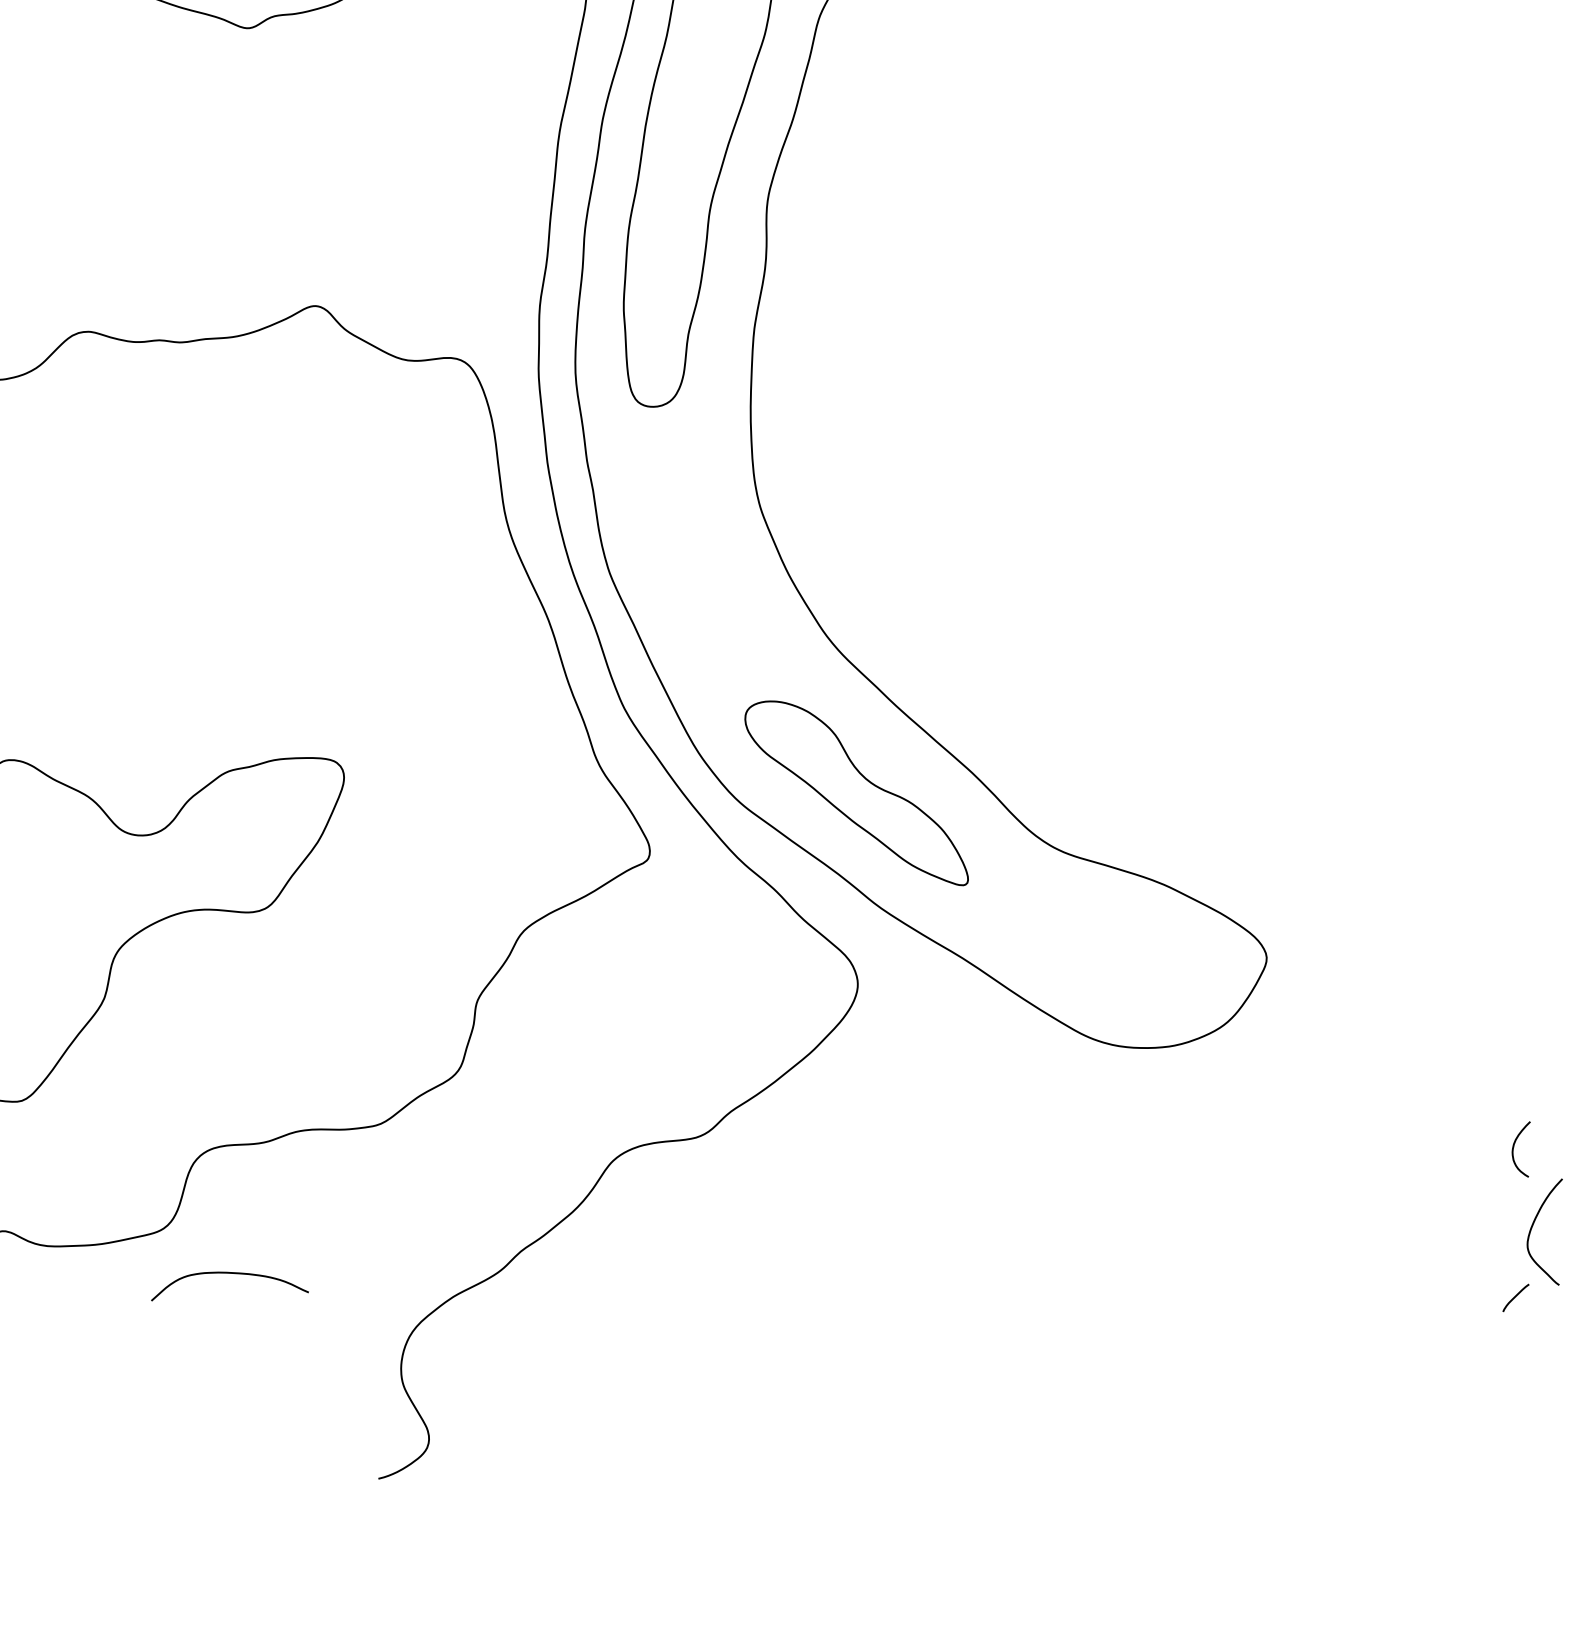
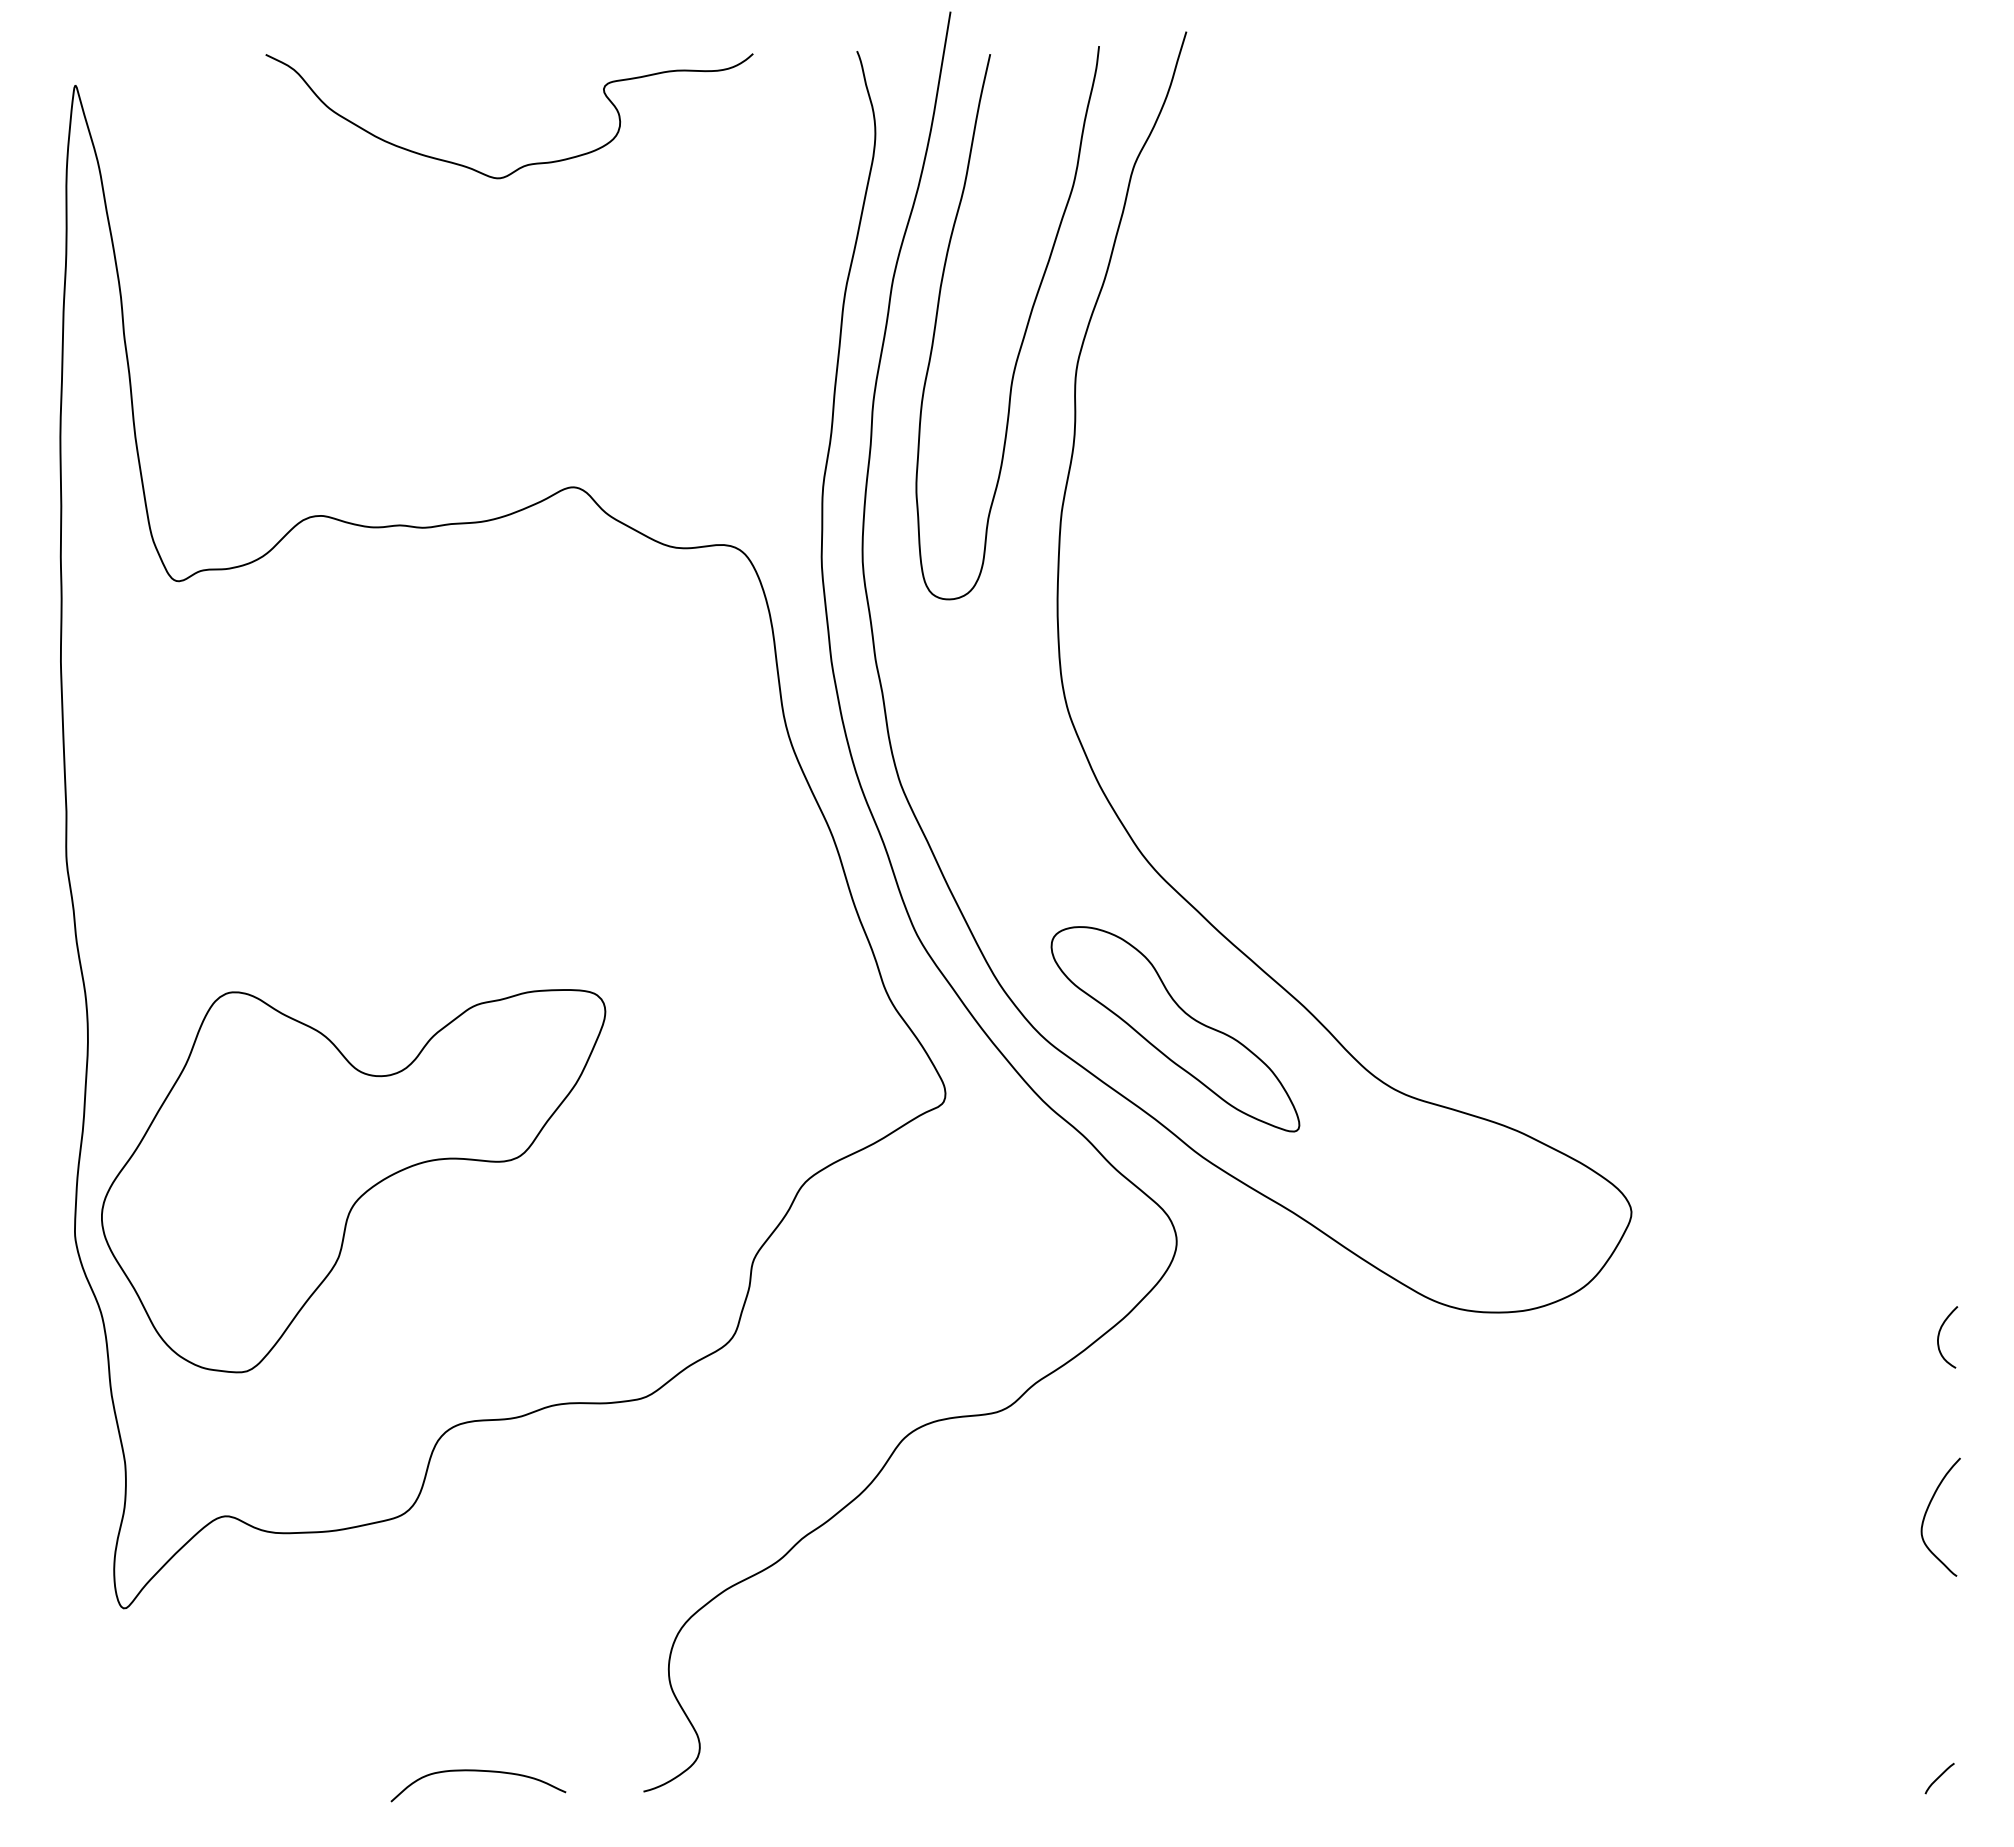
curve: (1513, 1149) -> (1939, 1337), moved
curve: (230, 1273) -> (478, 1771), moved
curve: (1515, 1297) -> (1939, 1778), moved

